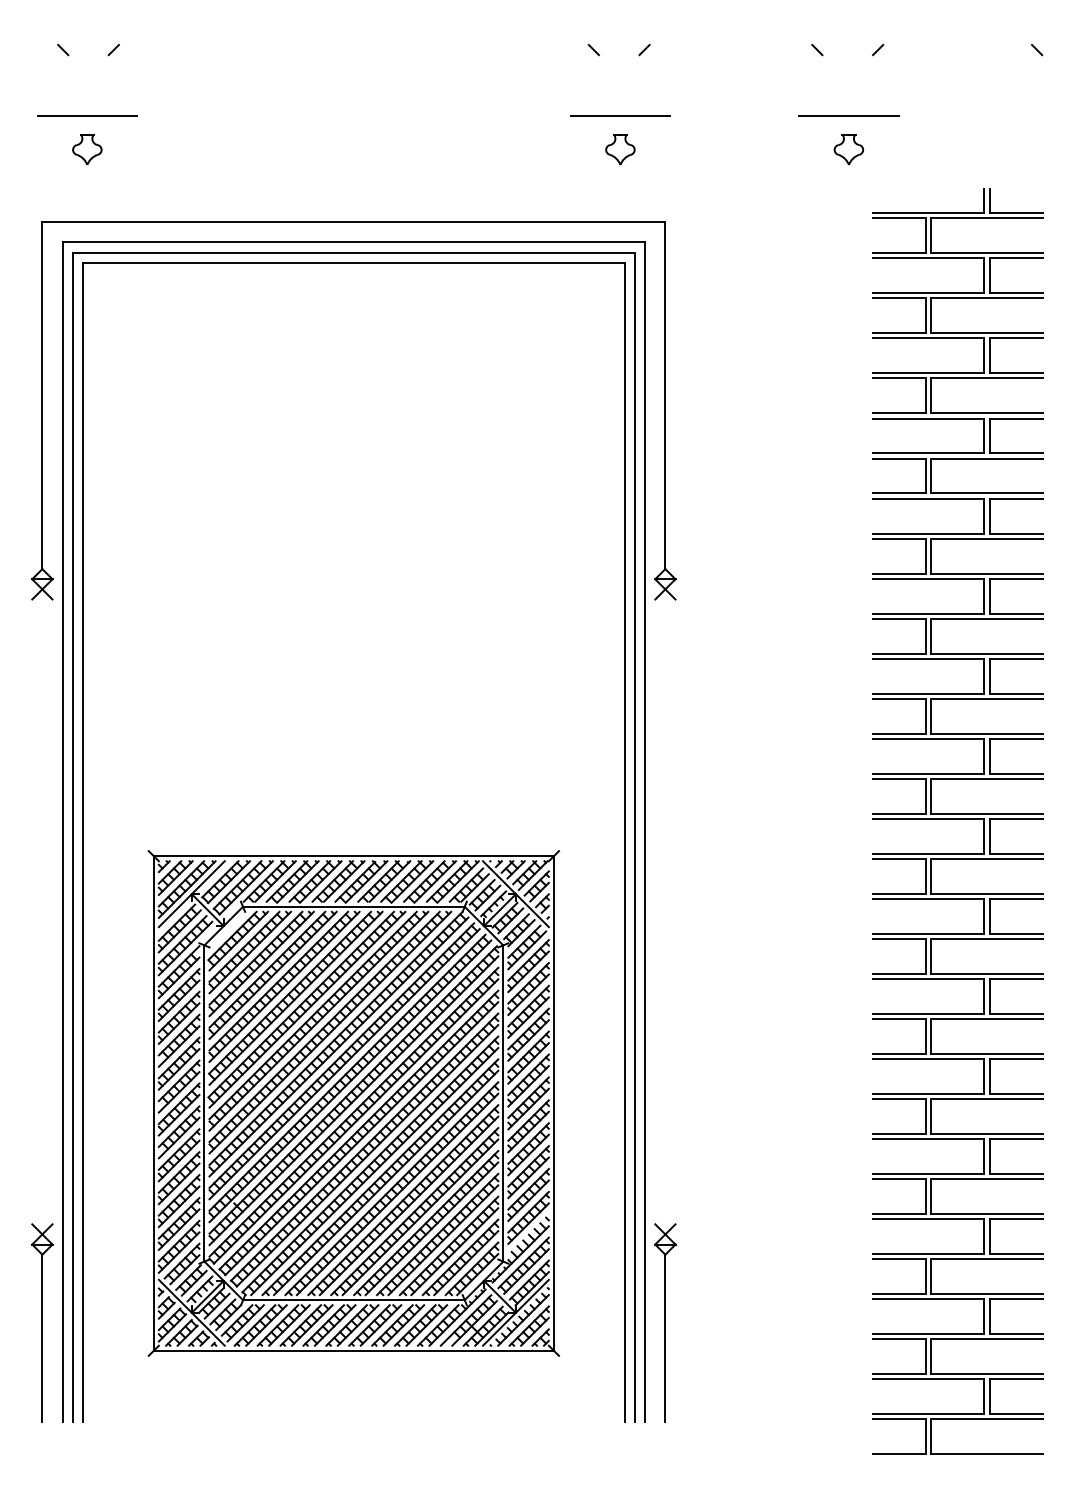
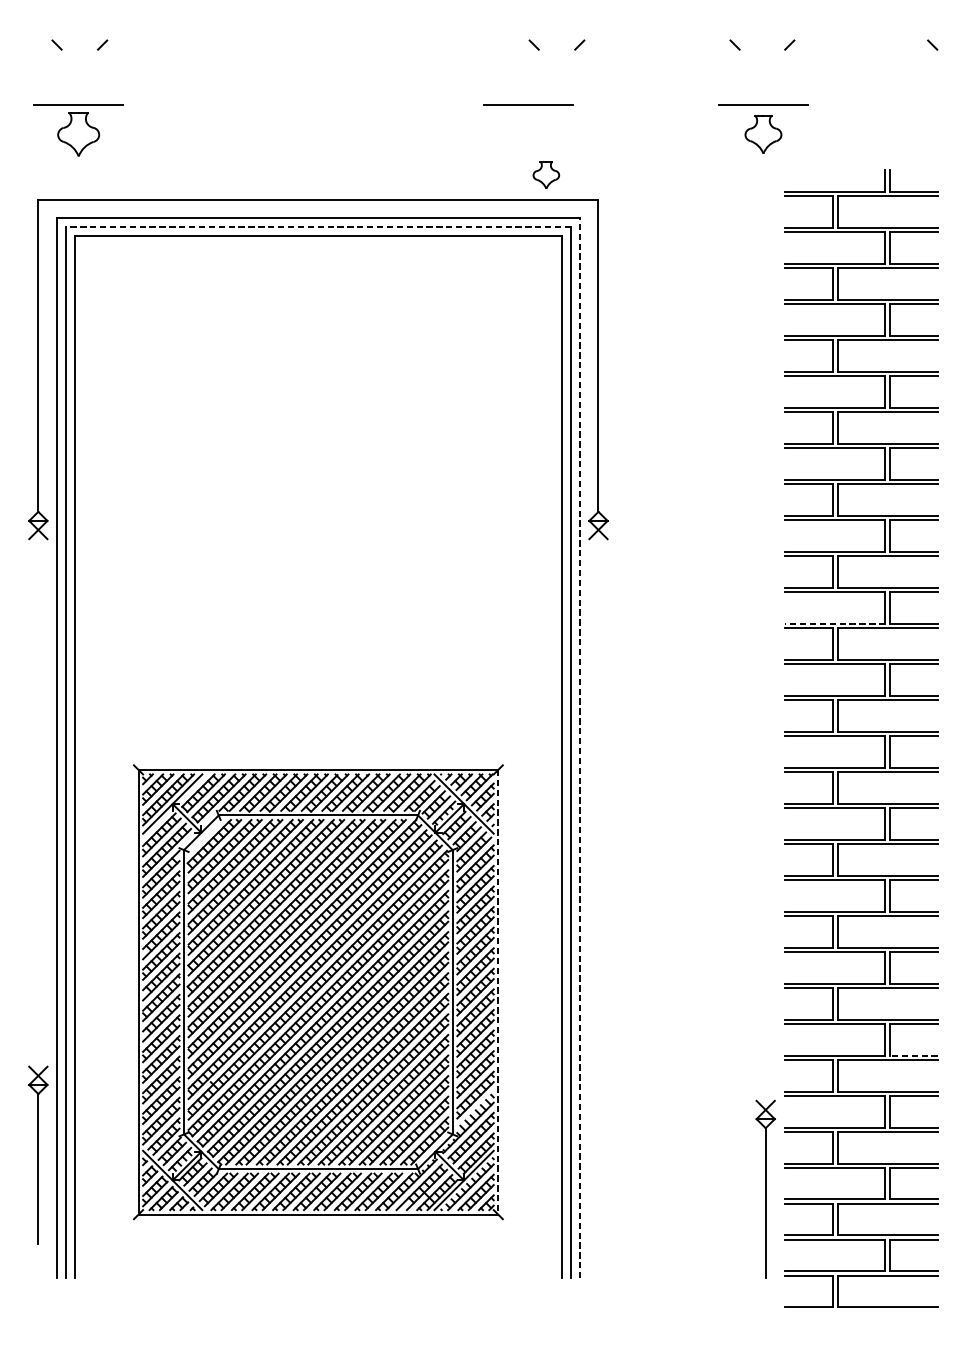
line: (620, 115) -> (528, 103), moved
part: (87, 149) -> (78, 134), size x1.6
part: (620, 149) -> (546, 174), moved
part: (848, 149) -> (763, 134), size x1.4
line: (353, 252) -> (318, 227), solid -> dashed
line: (928, 693) -> (835, 623), solid -> dashed
line: (645, 832) -> (580, 748), solid -> dashed
line: (553, 1103) -> (497, 992), solid -> dashed
line: (1016, 1173) -> (914, 1055), solid -> dashed
part: (42, 1322) -> (38, 1155), moved
part: (665, 1322) -> (765, 1189), moved

